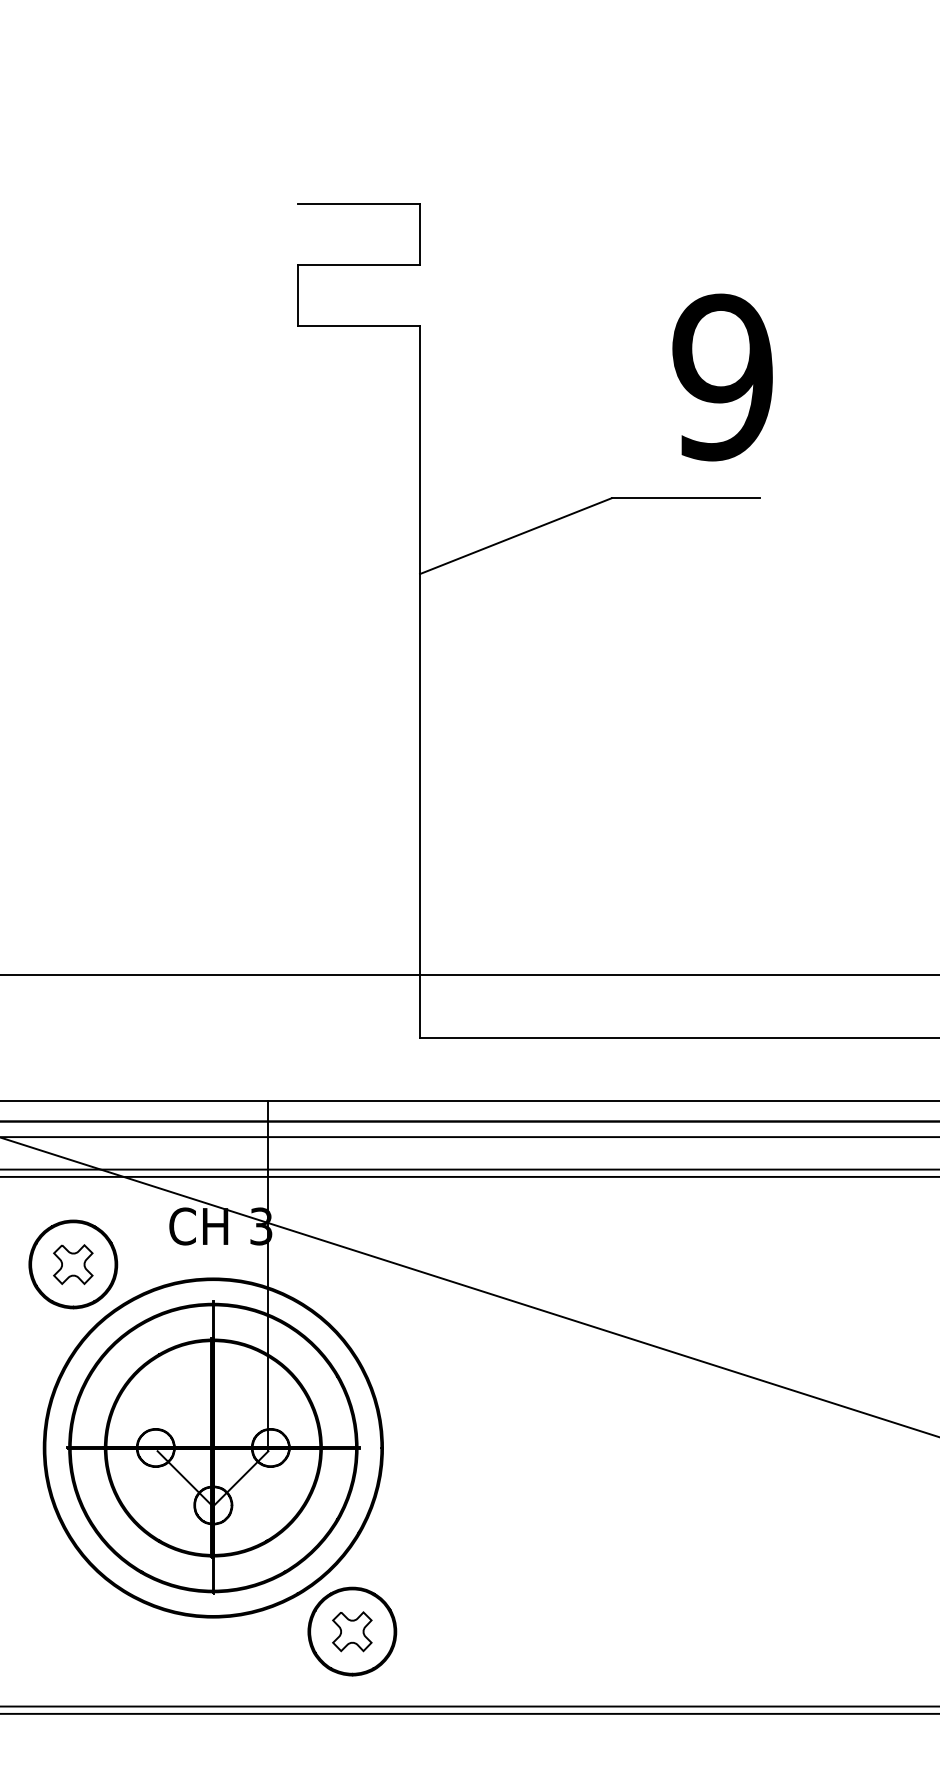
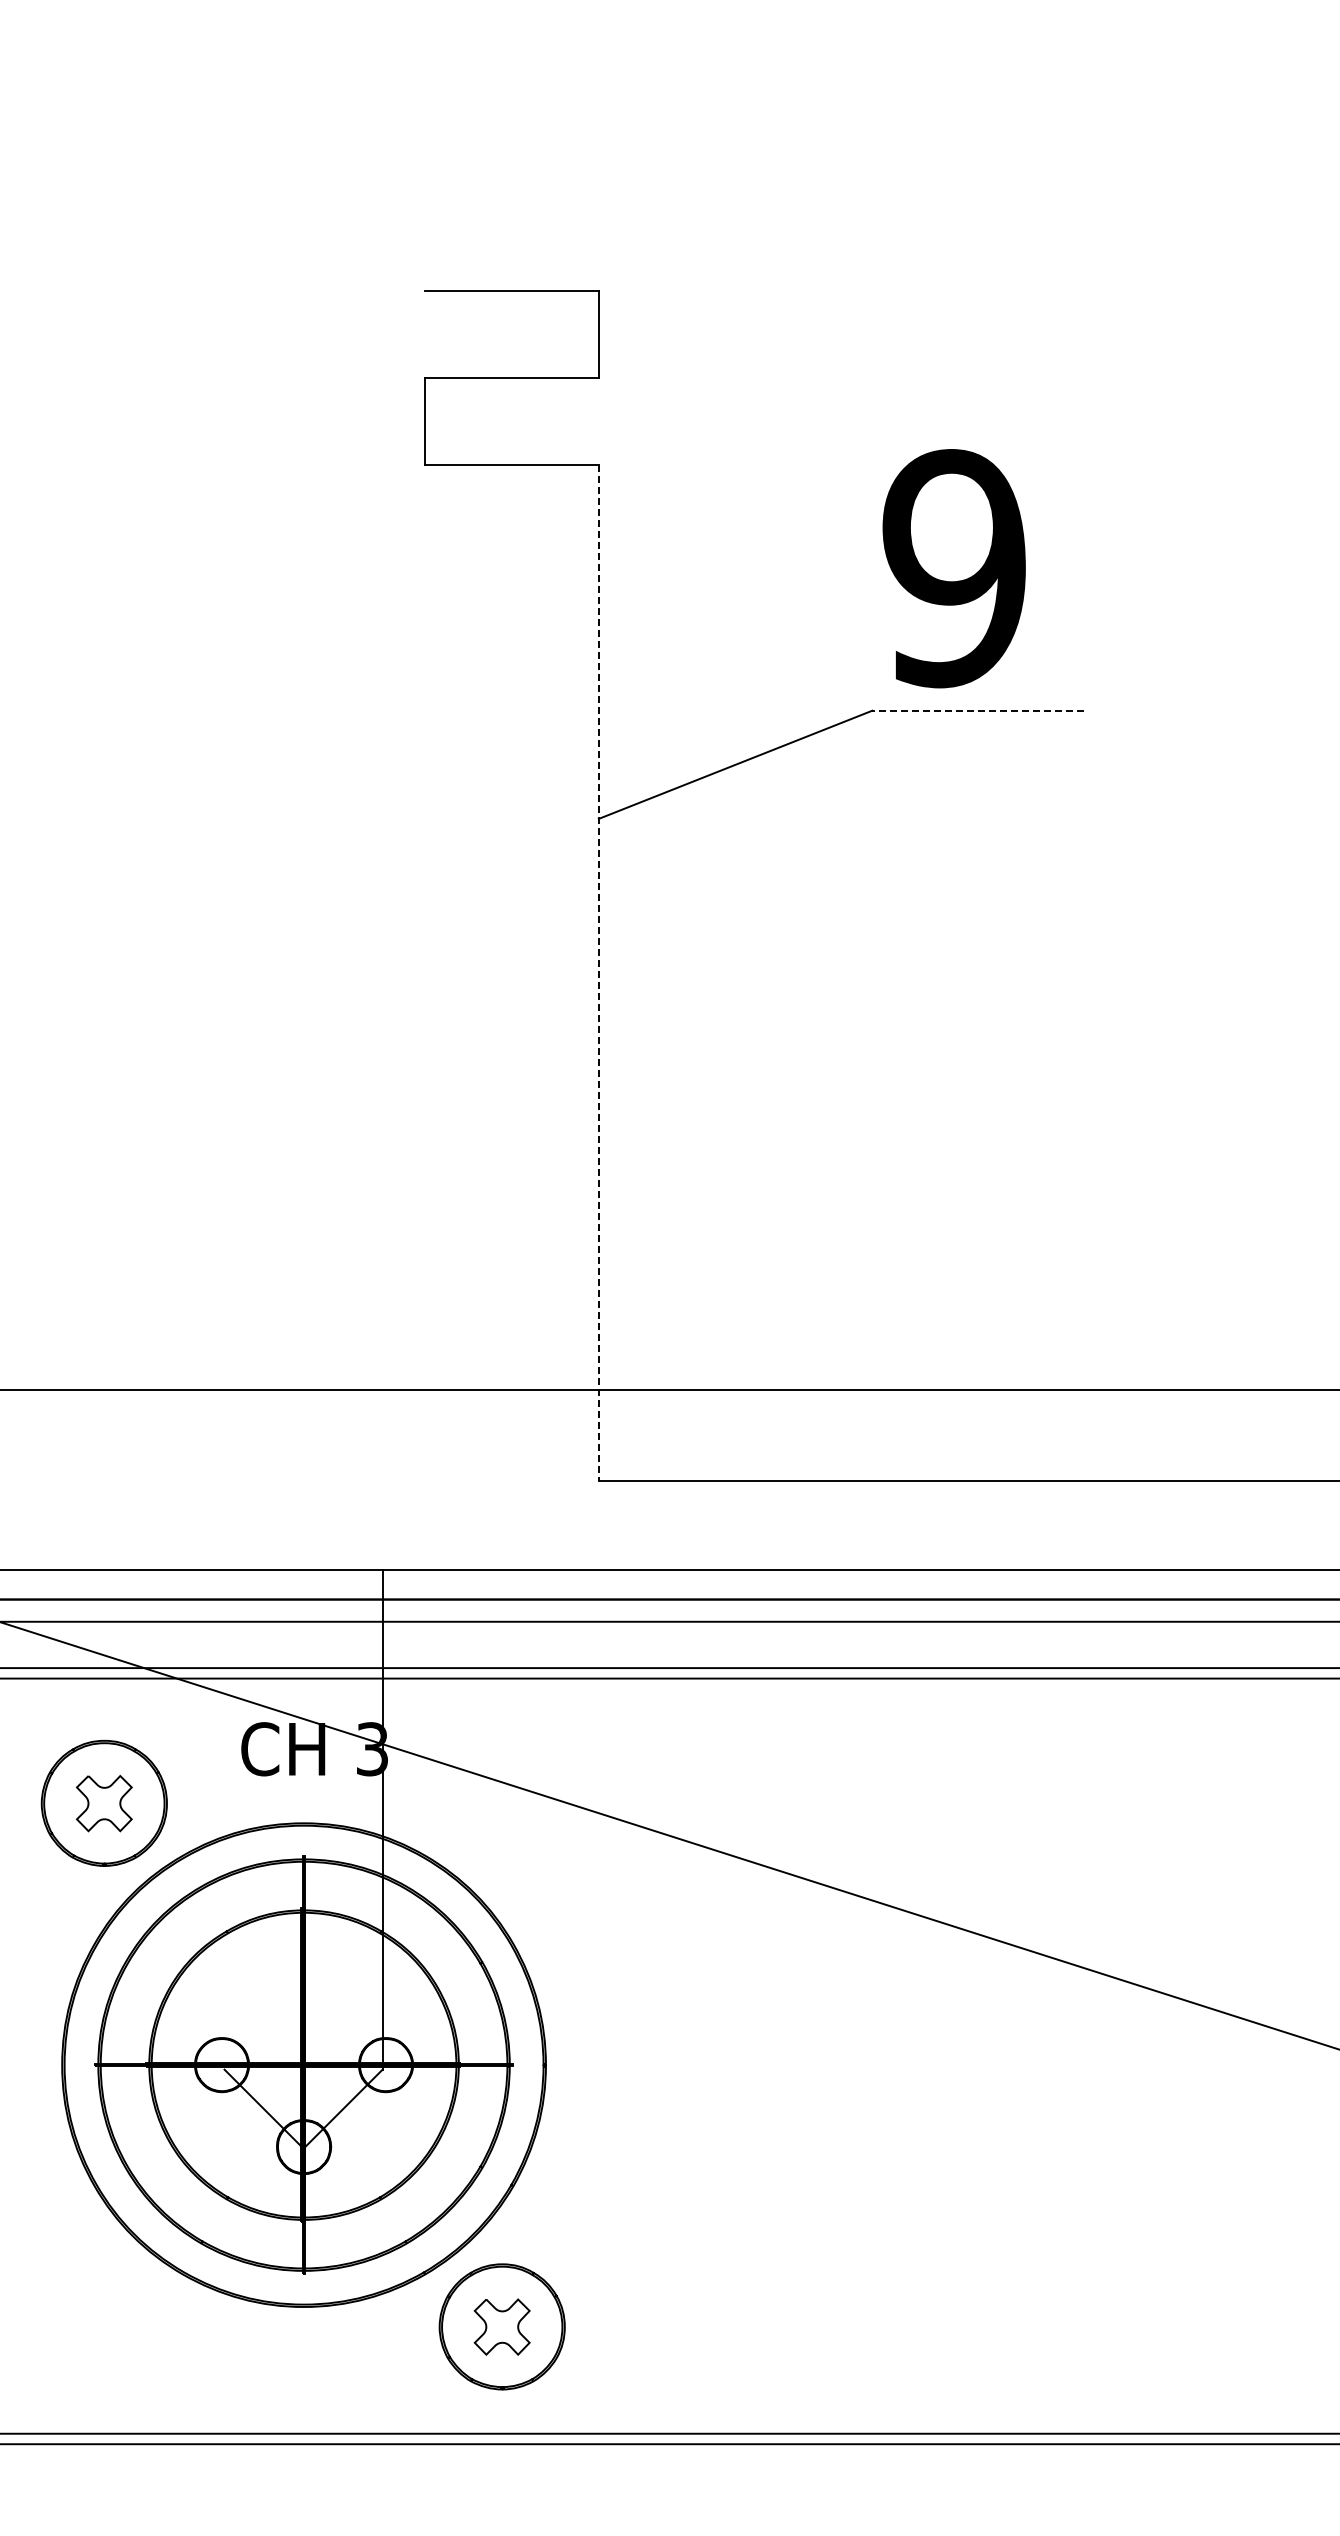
text: (722, 377) -> (953, 568), moved
line: (686, 498) -> (978, 710), solid -> dashed
line: (419, 681) -> (598, 972), solid -> dashed

